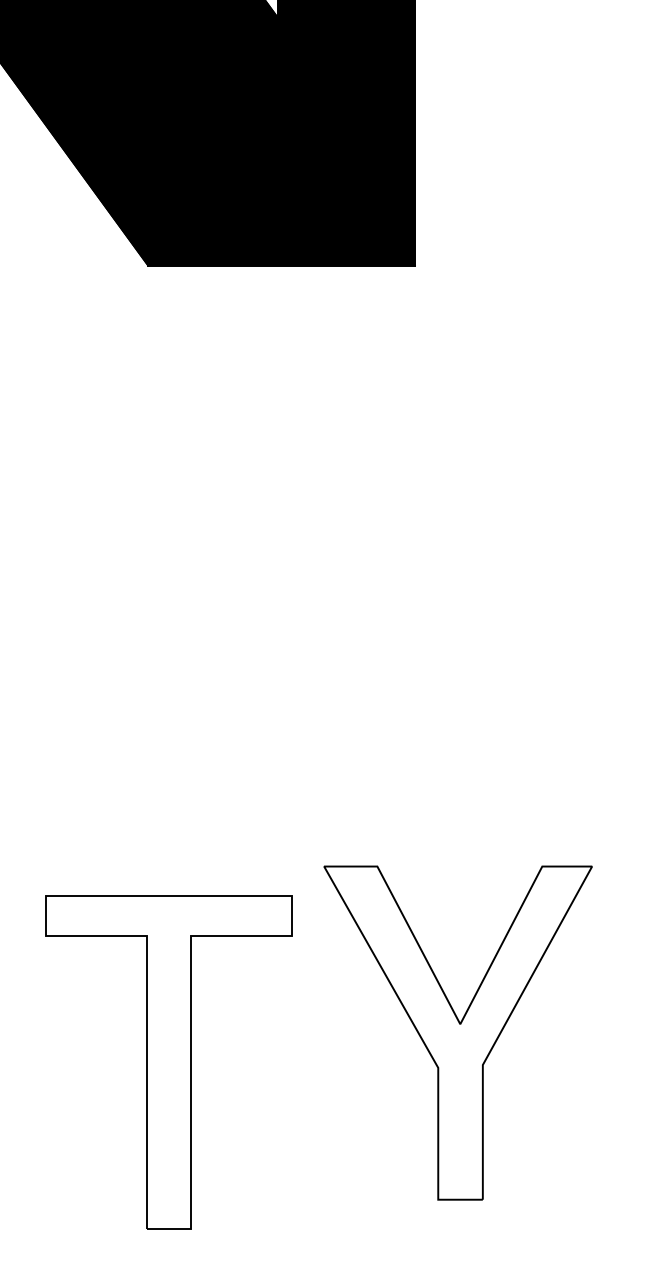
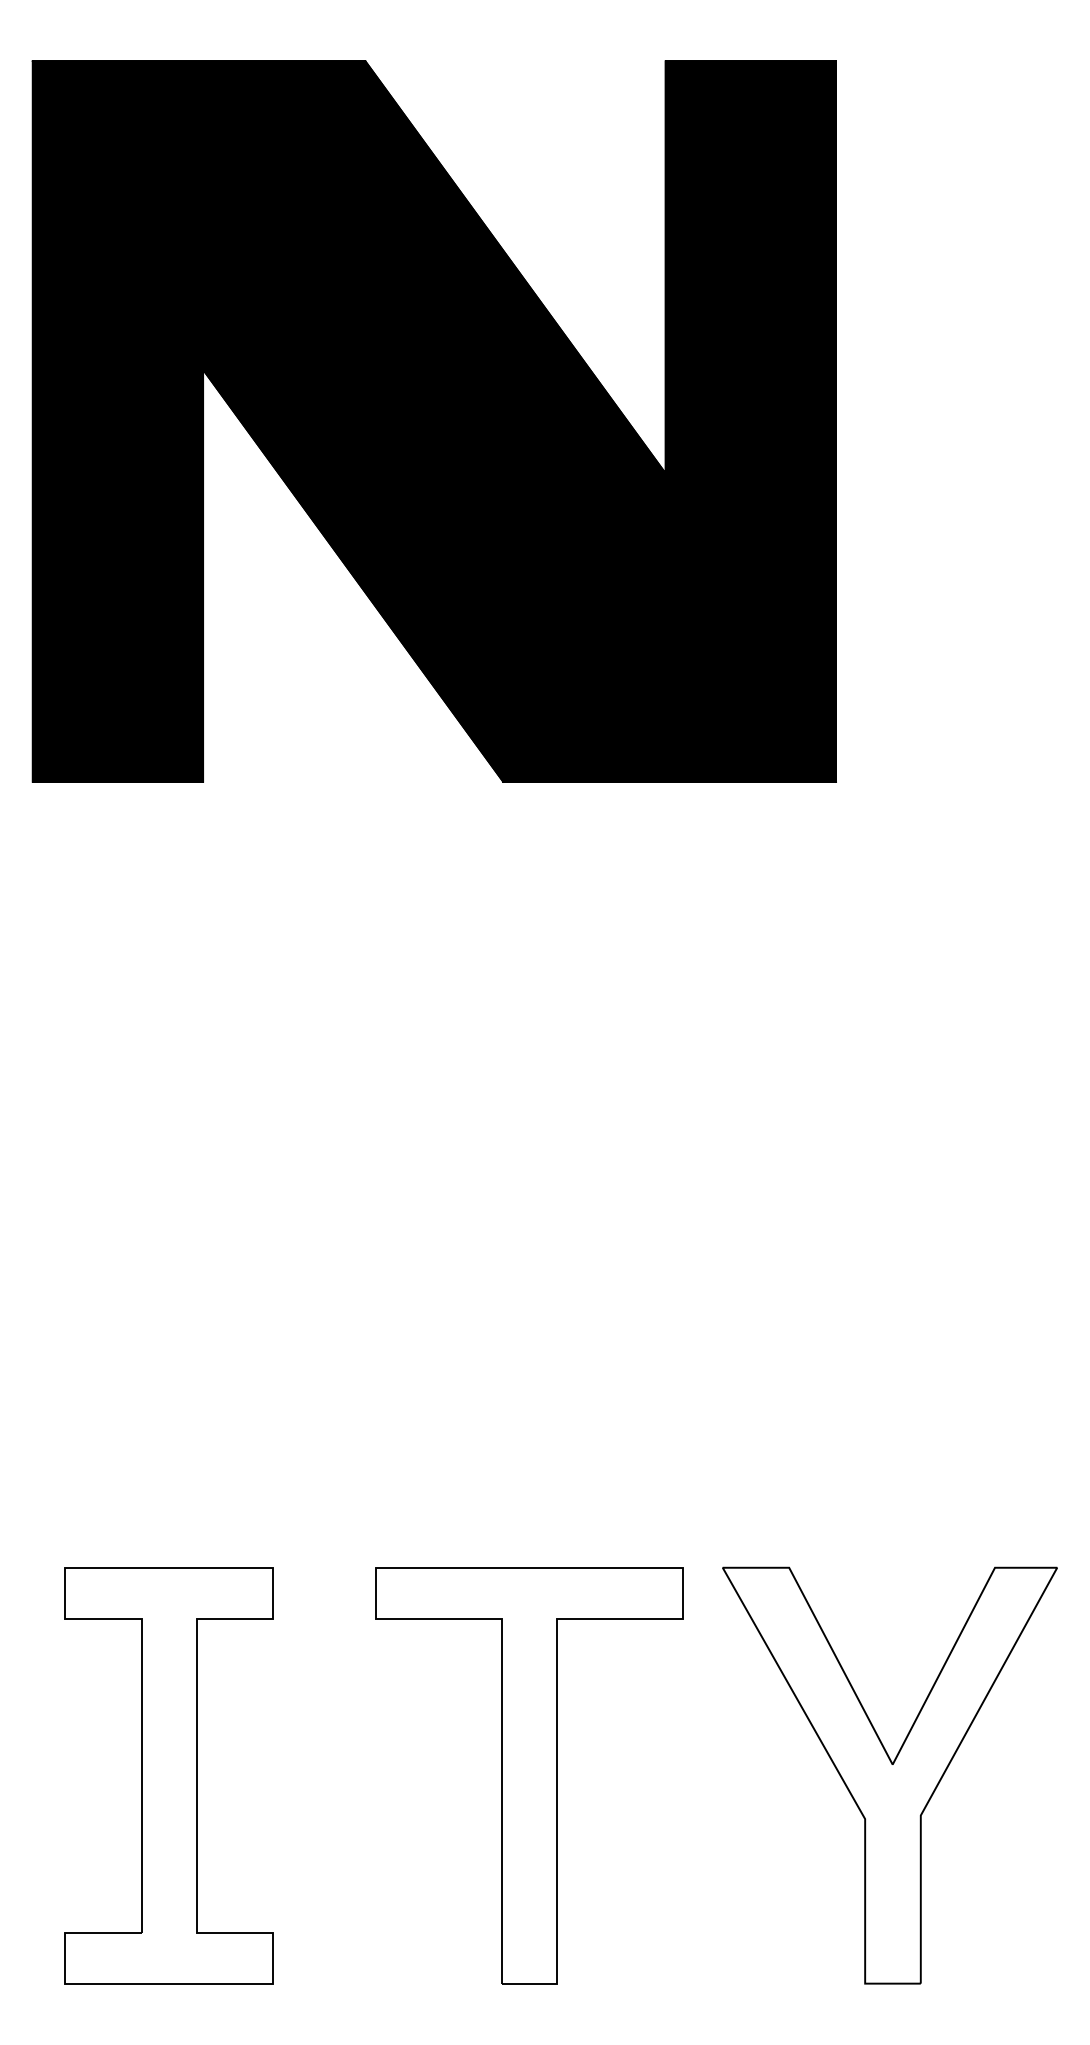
part: (457, 1032) -> (889, 1775), moved

